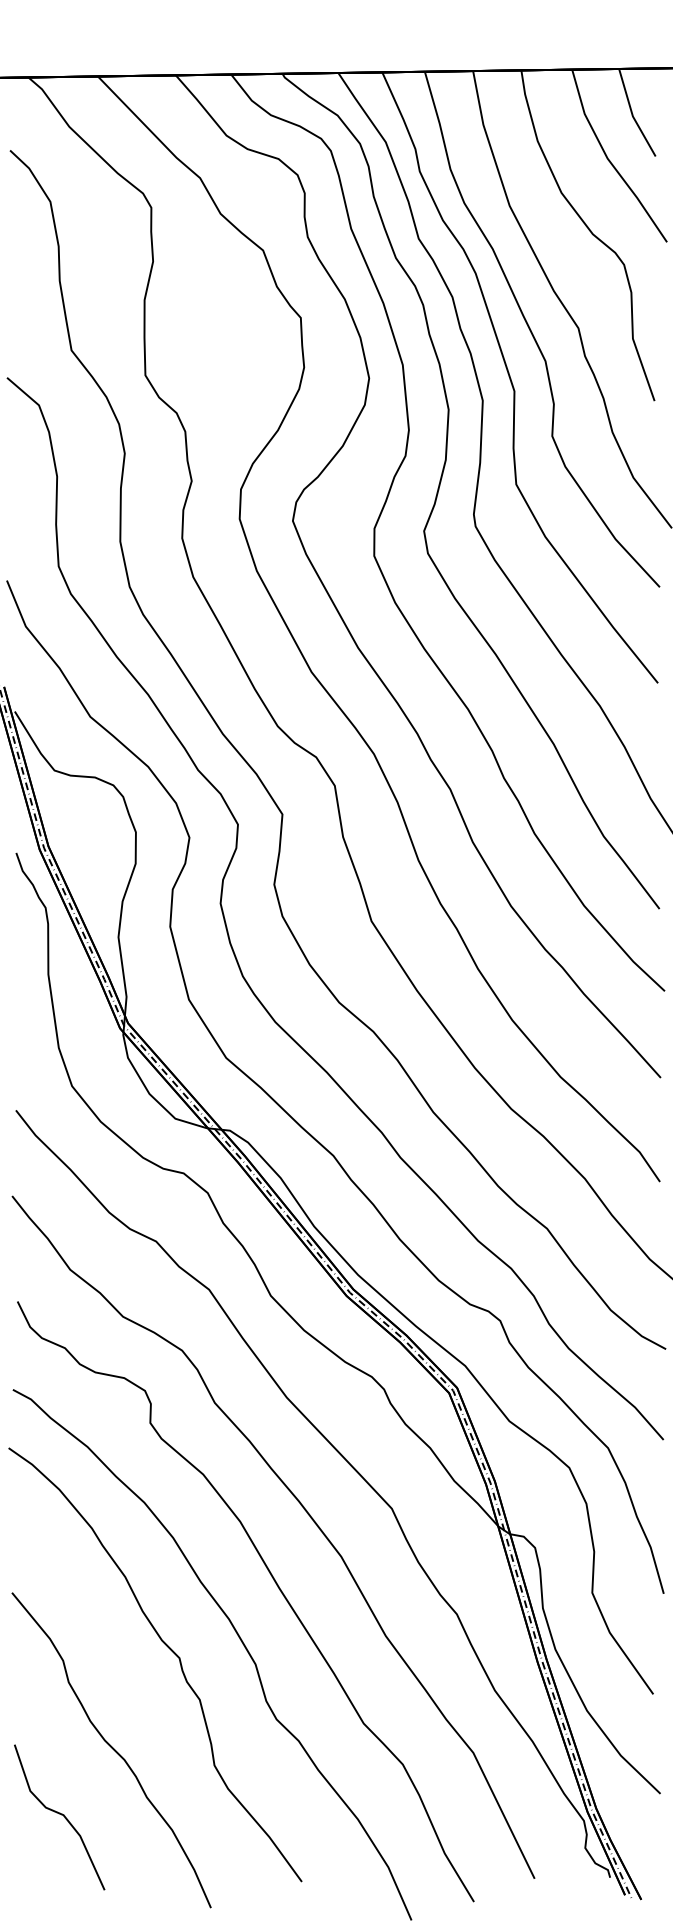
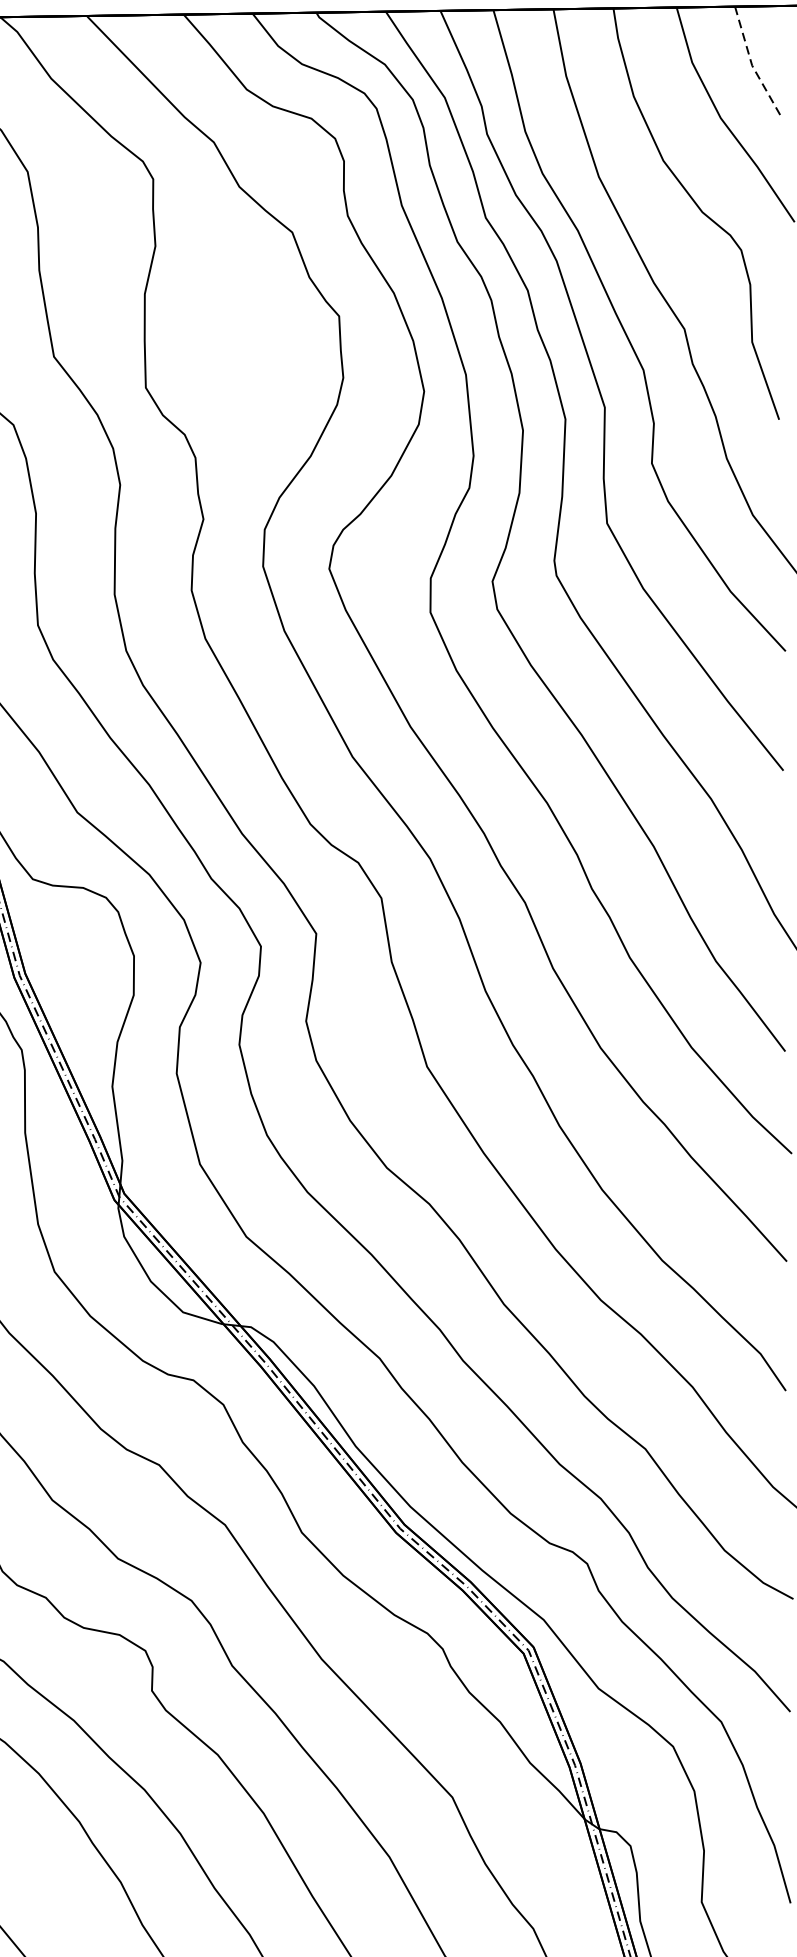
line: (632, 115) -> (751, 64), solid -> dashed

